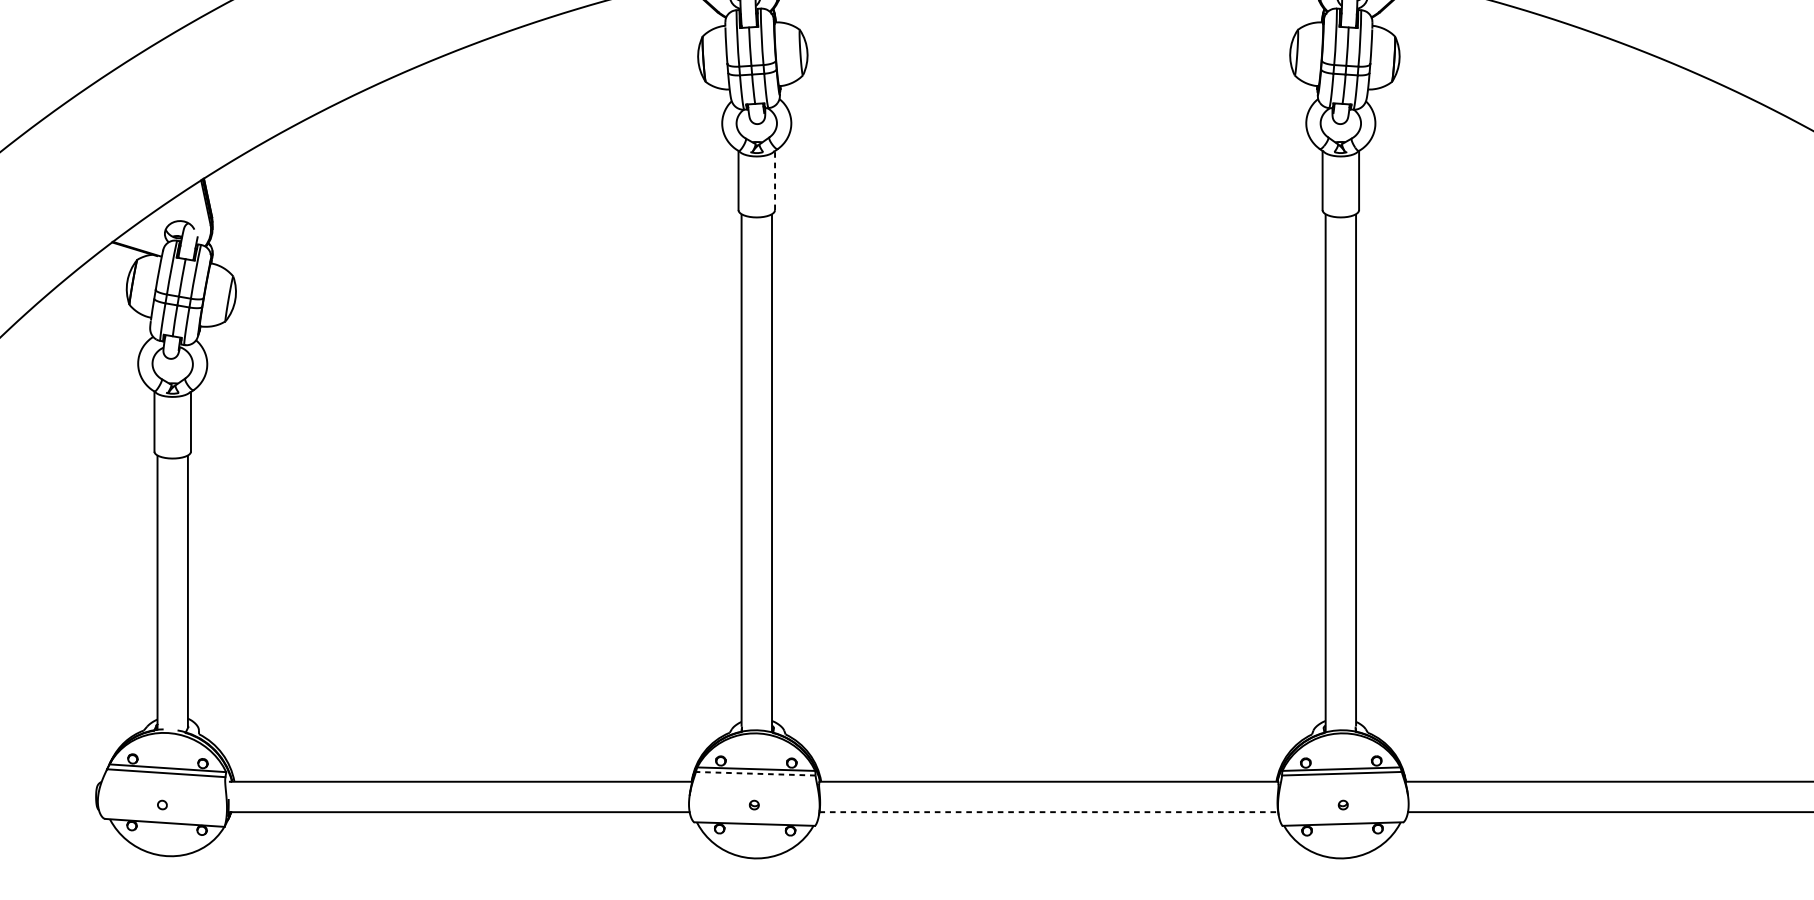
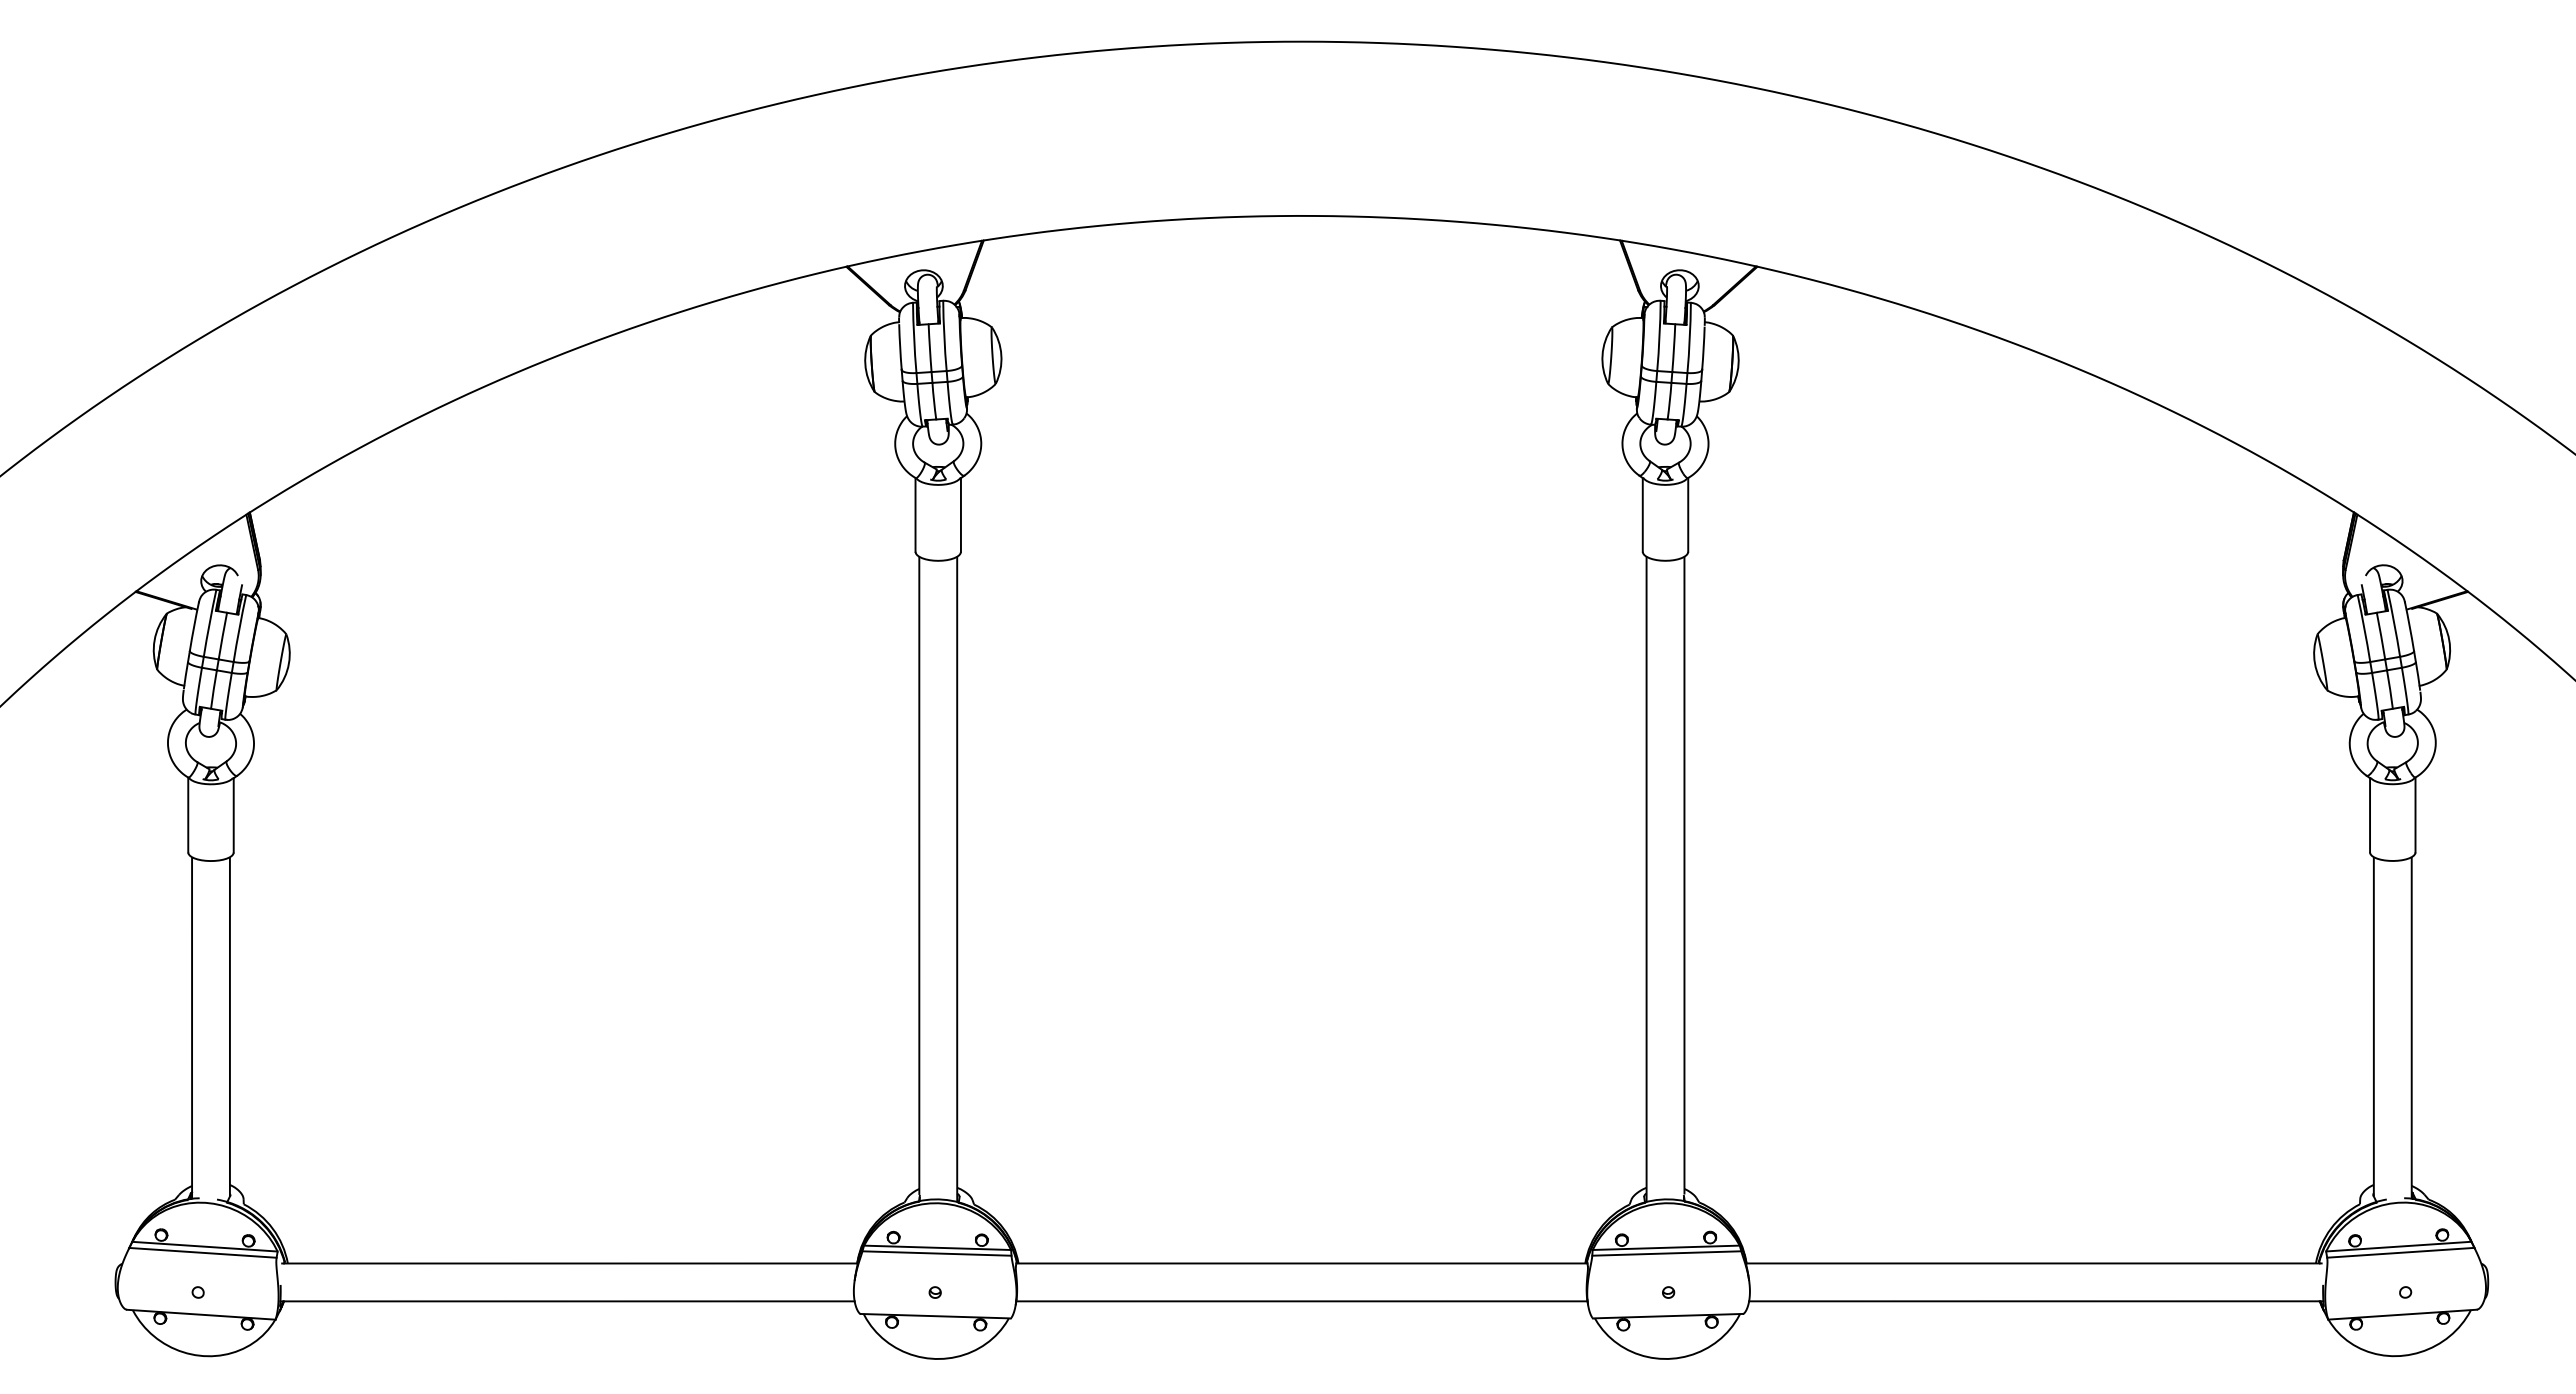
line: (774, 180) -> (960, 514), dashed -> solid
line: (755, 773) -> (936, 1253), dashed -> solid
line: (1048, 812) -> (1301, 1301), dashed -> solid

